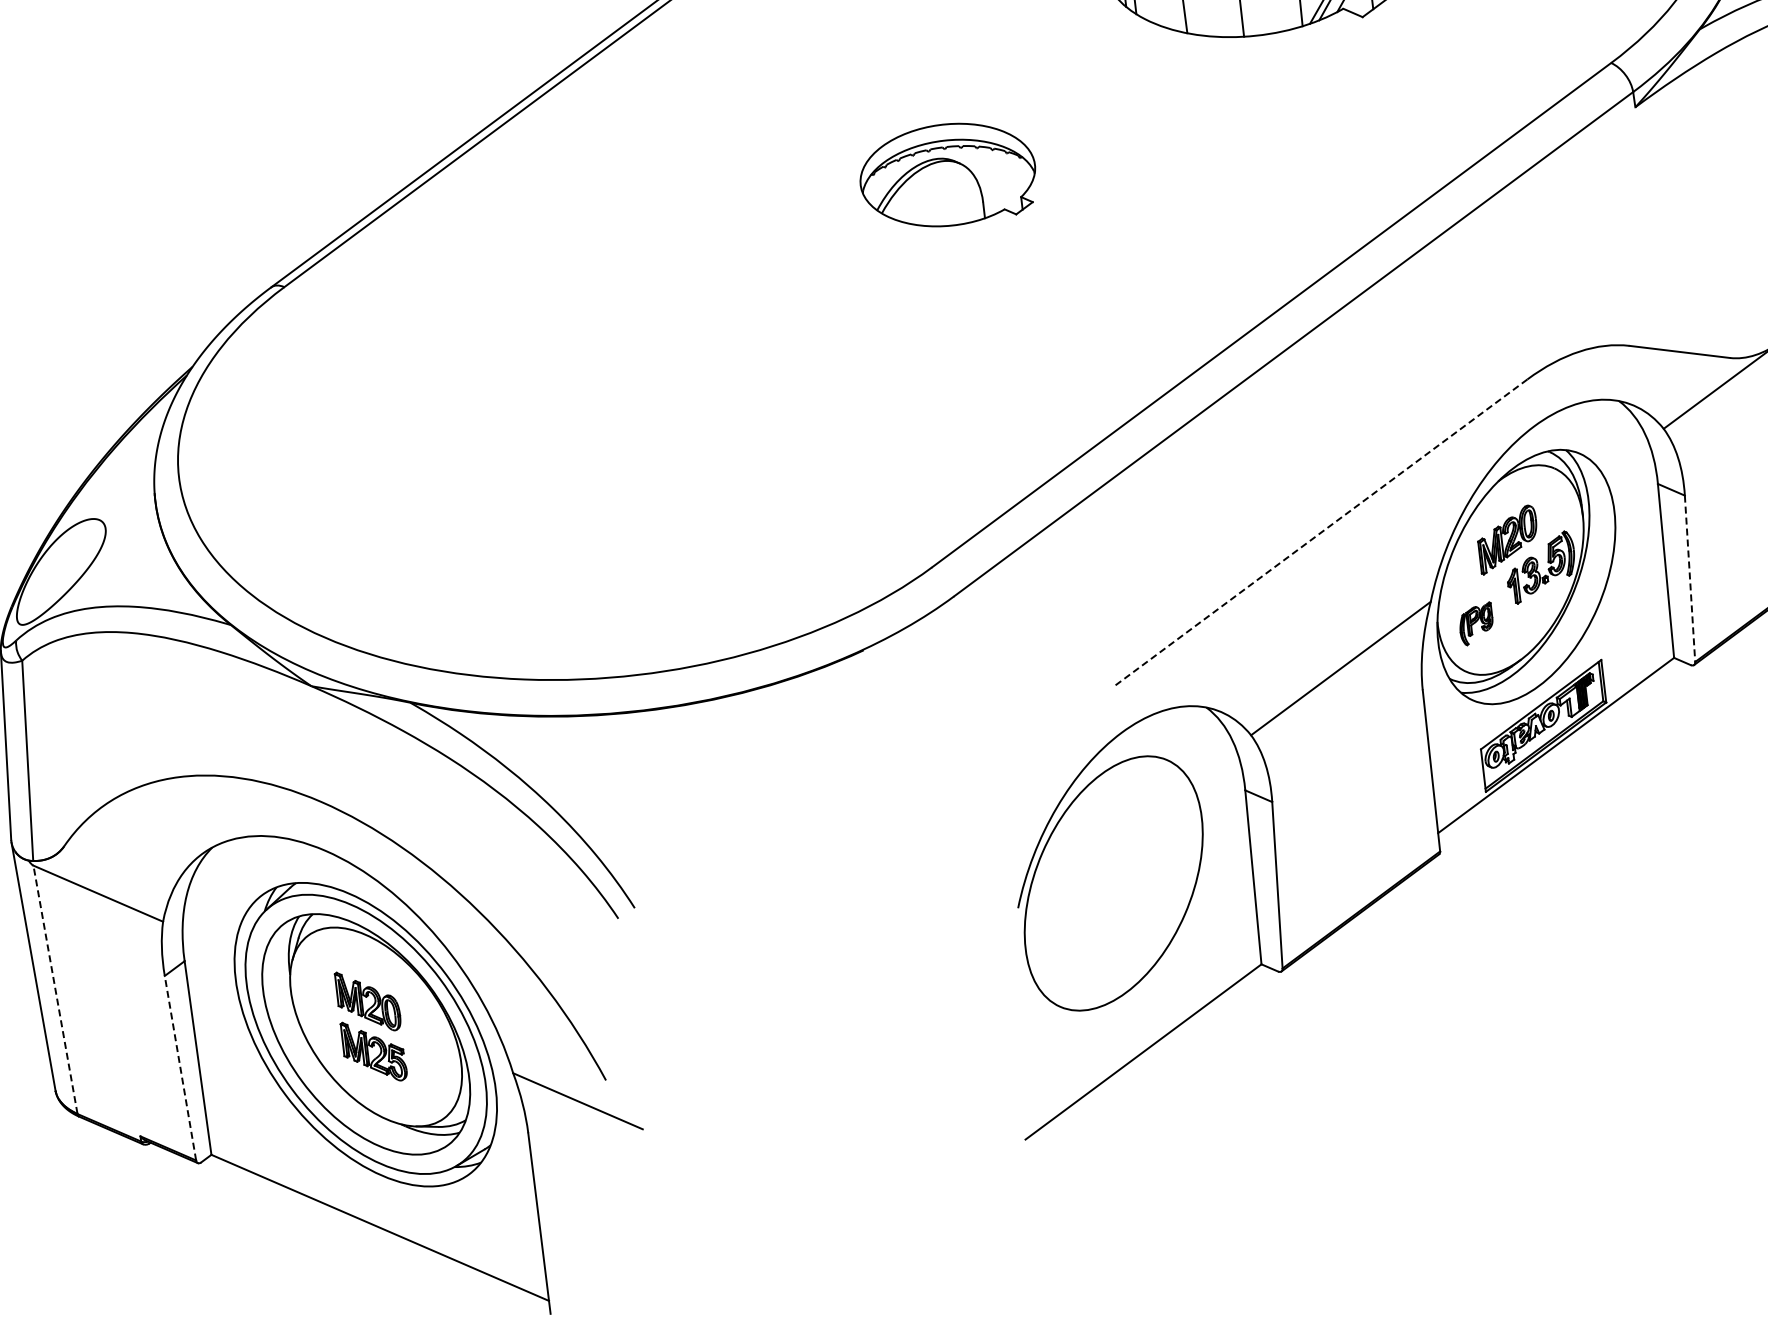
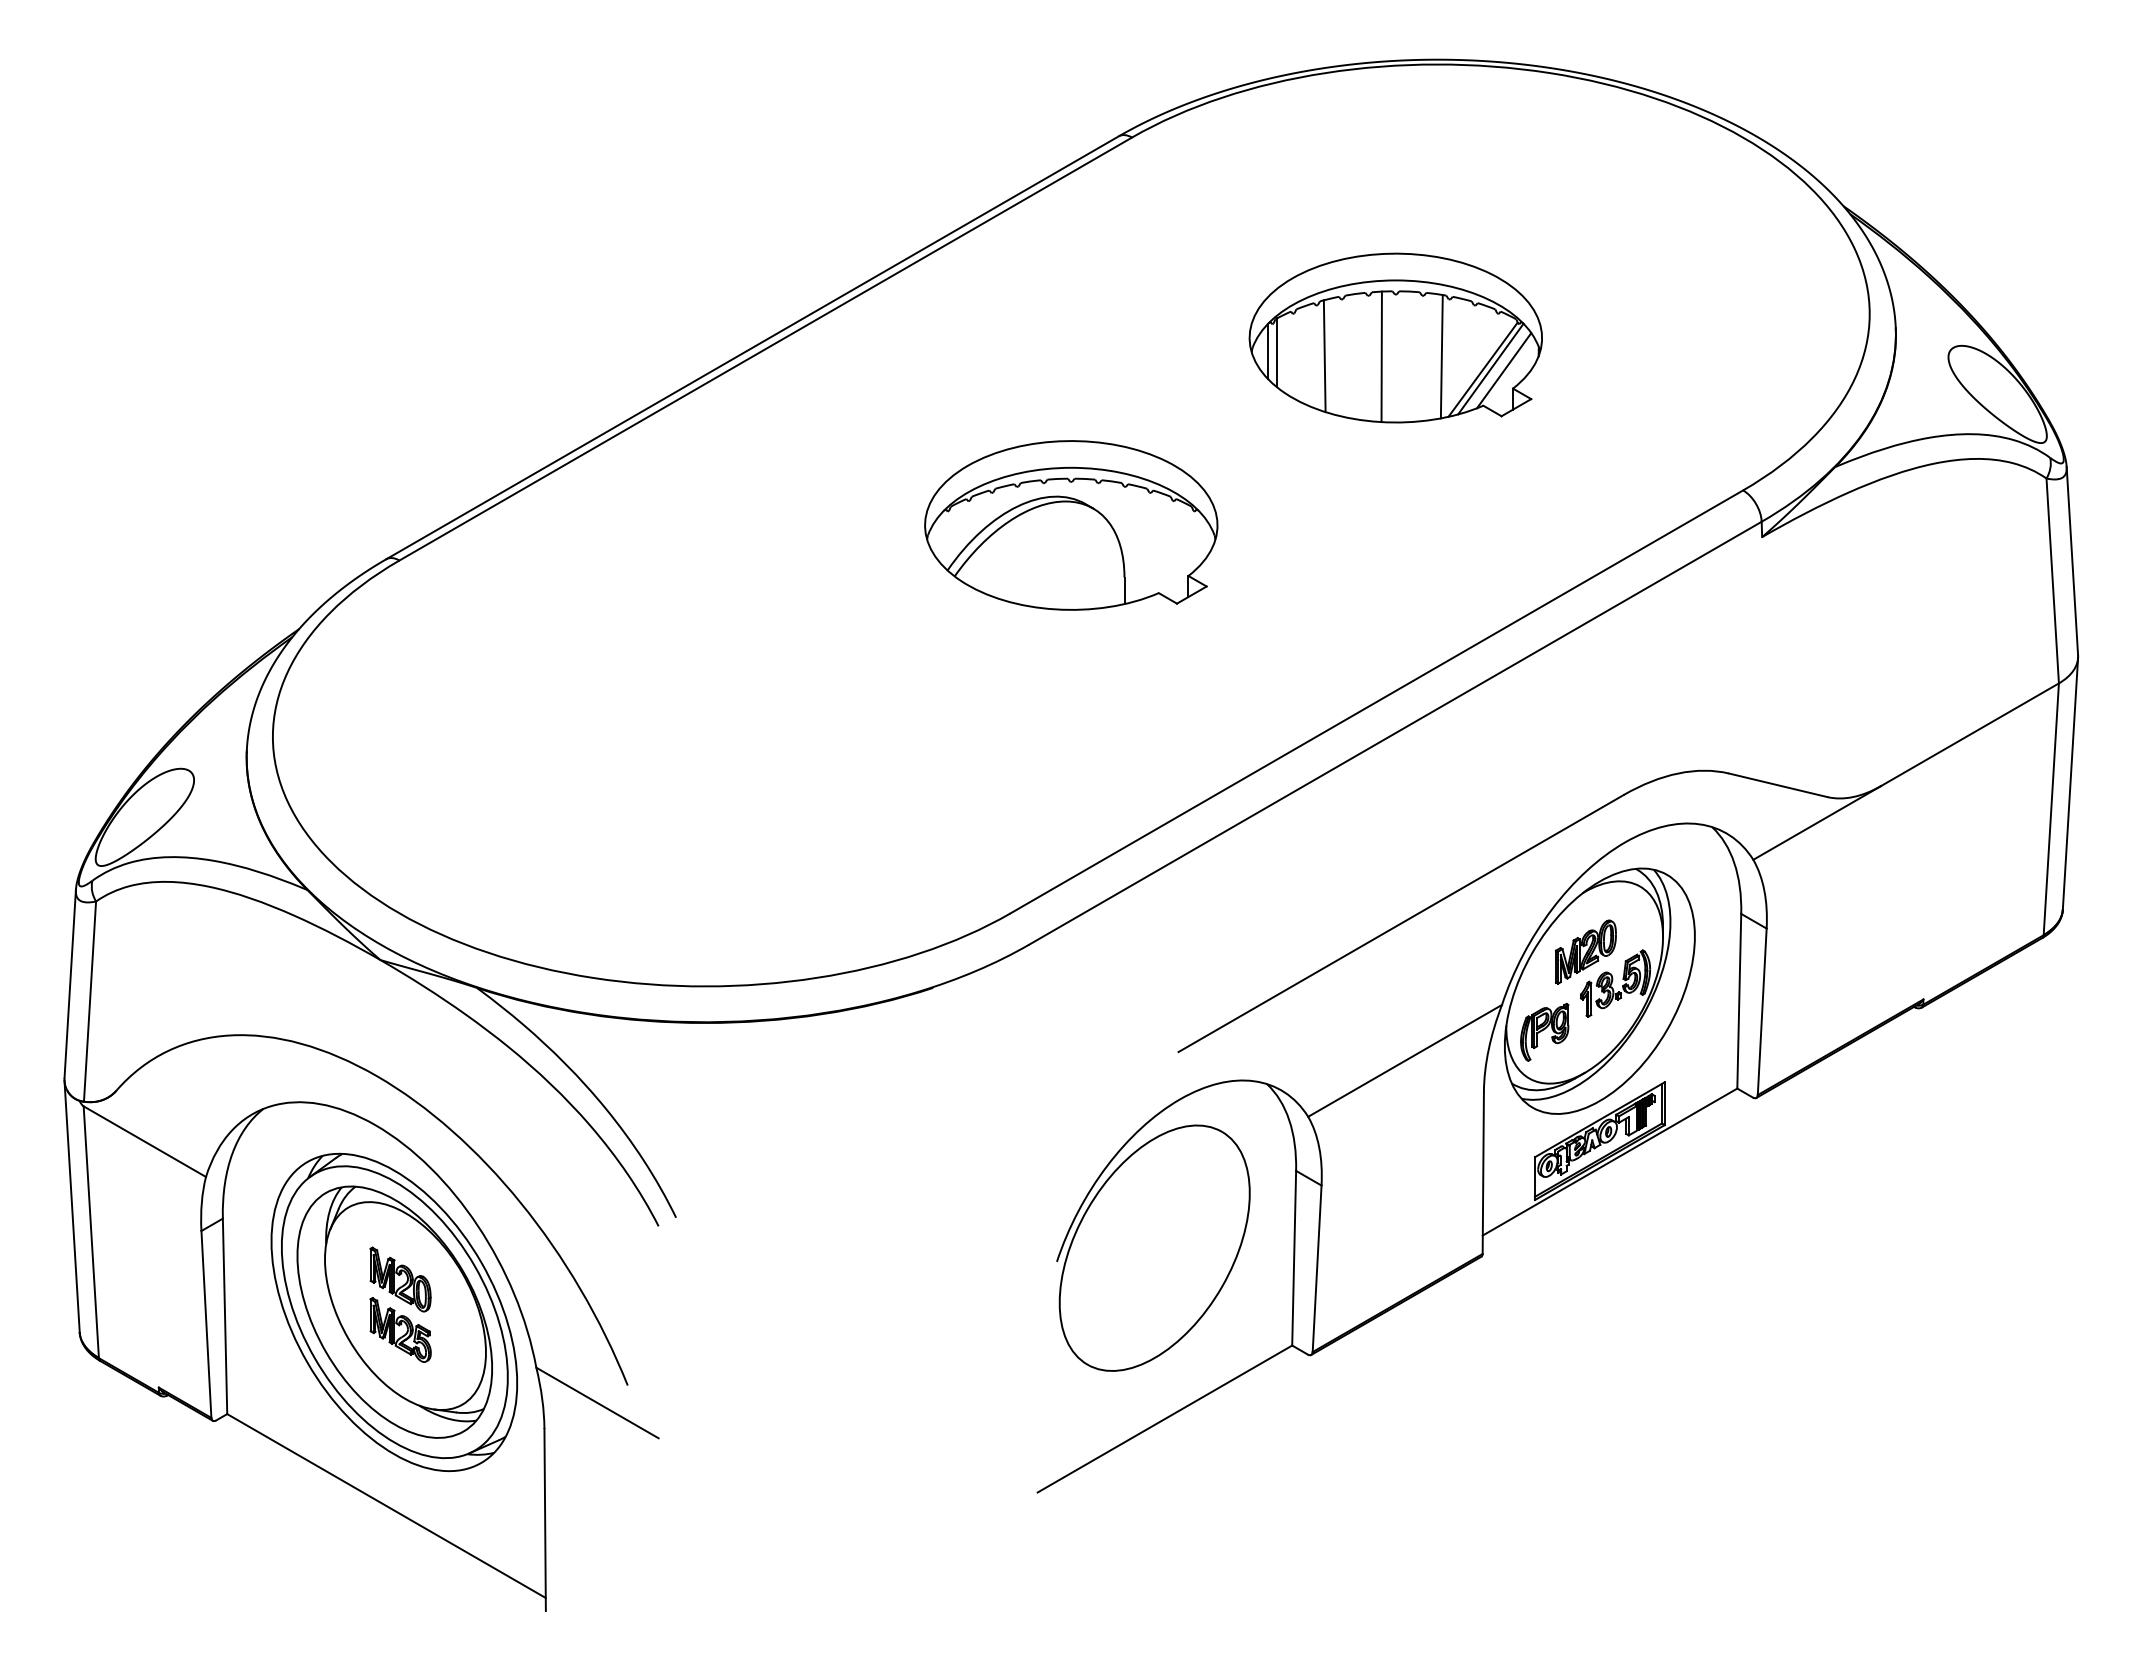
part: (947, 175) -> (1071, 525), size x1.67
line: (1321, 532) -> (1401, 923), dashed -> solid
line: (1690, 579) -> (1762, 1012), dashed -> solid
part: (1476, 623) -> (1544, 1031), size x1.43
line: (55, 989) -> (91, 1231), dashed -> solid
line: (180, 1068) -> (206, 1324), dashed -> solid

